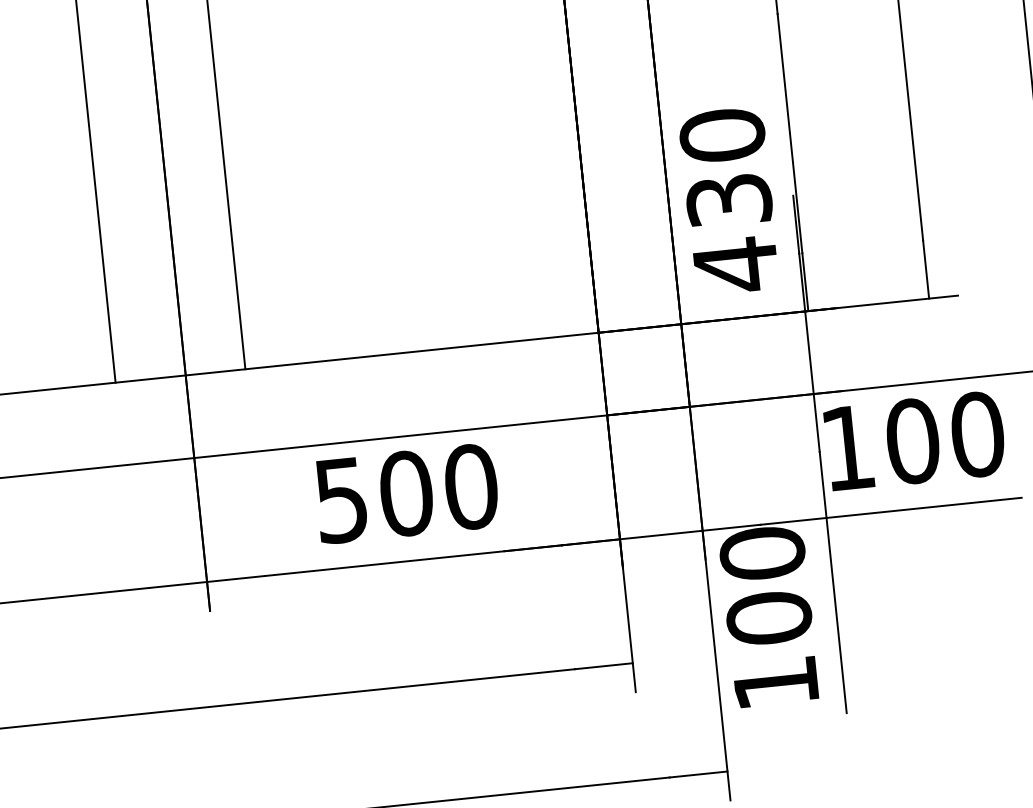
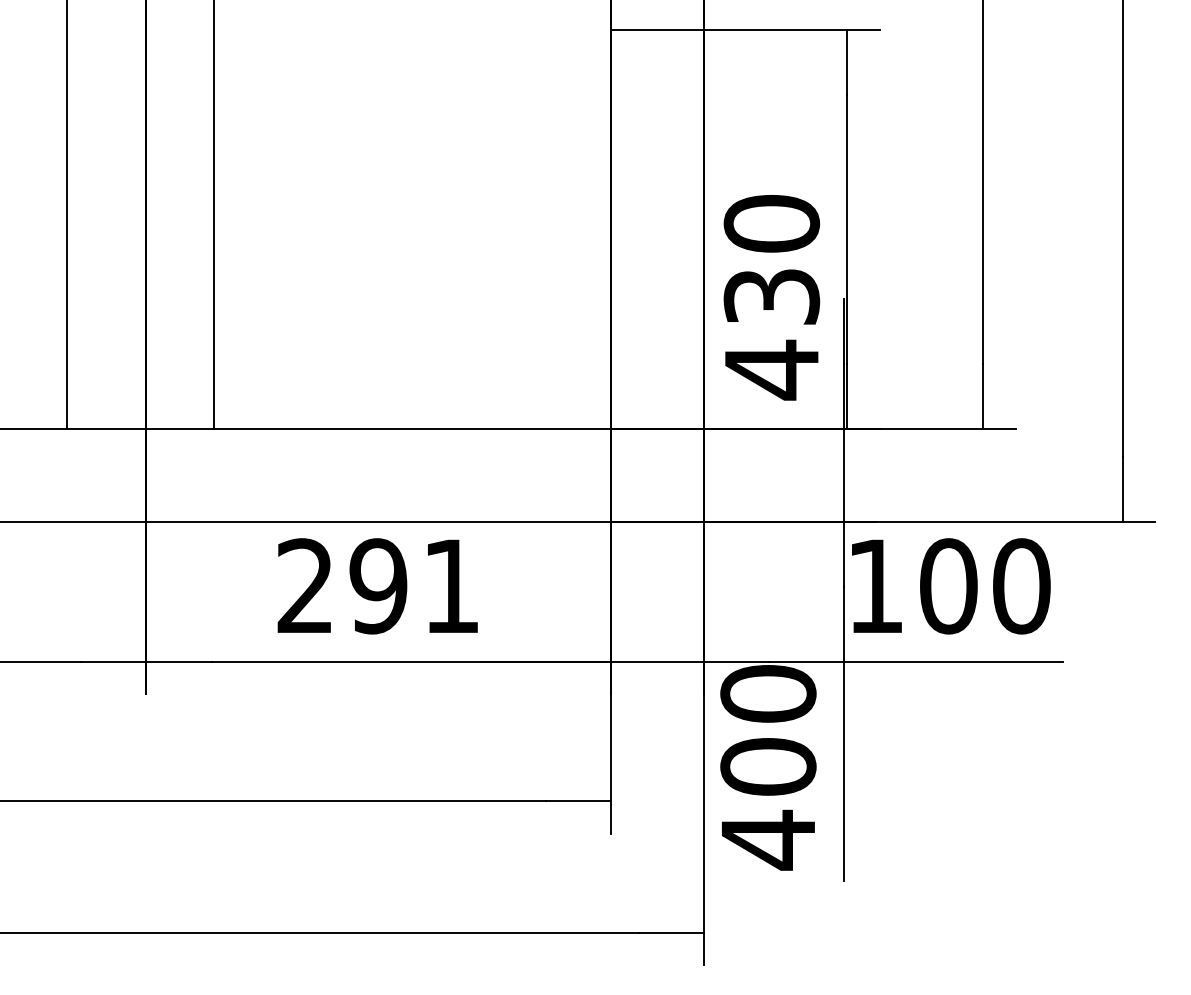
text: (406, 493) -> (378, 586), 500 -> 291
text: (776, 682) -> (768, 839), 100 -> 400

